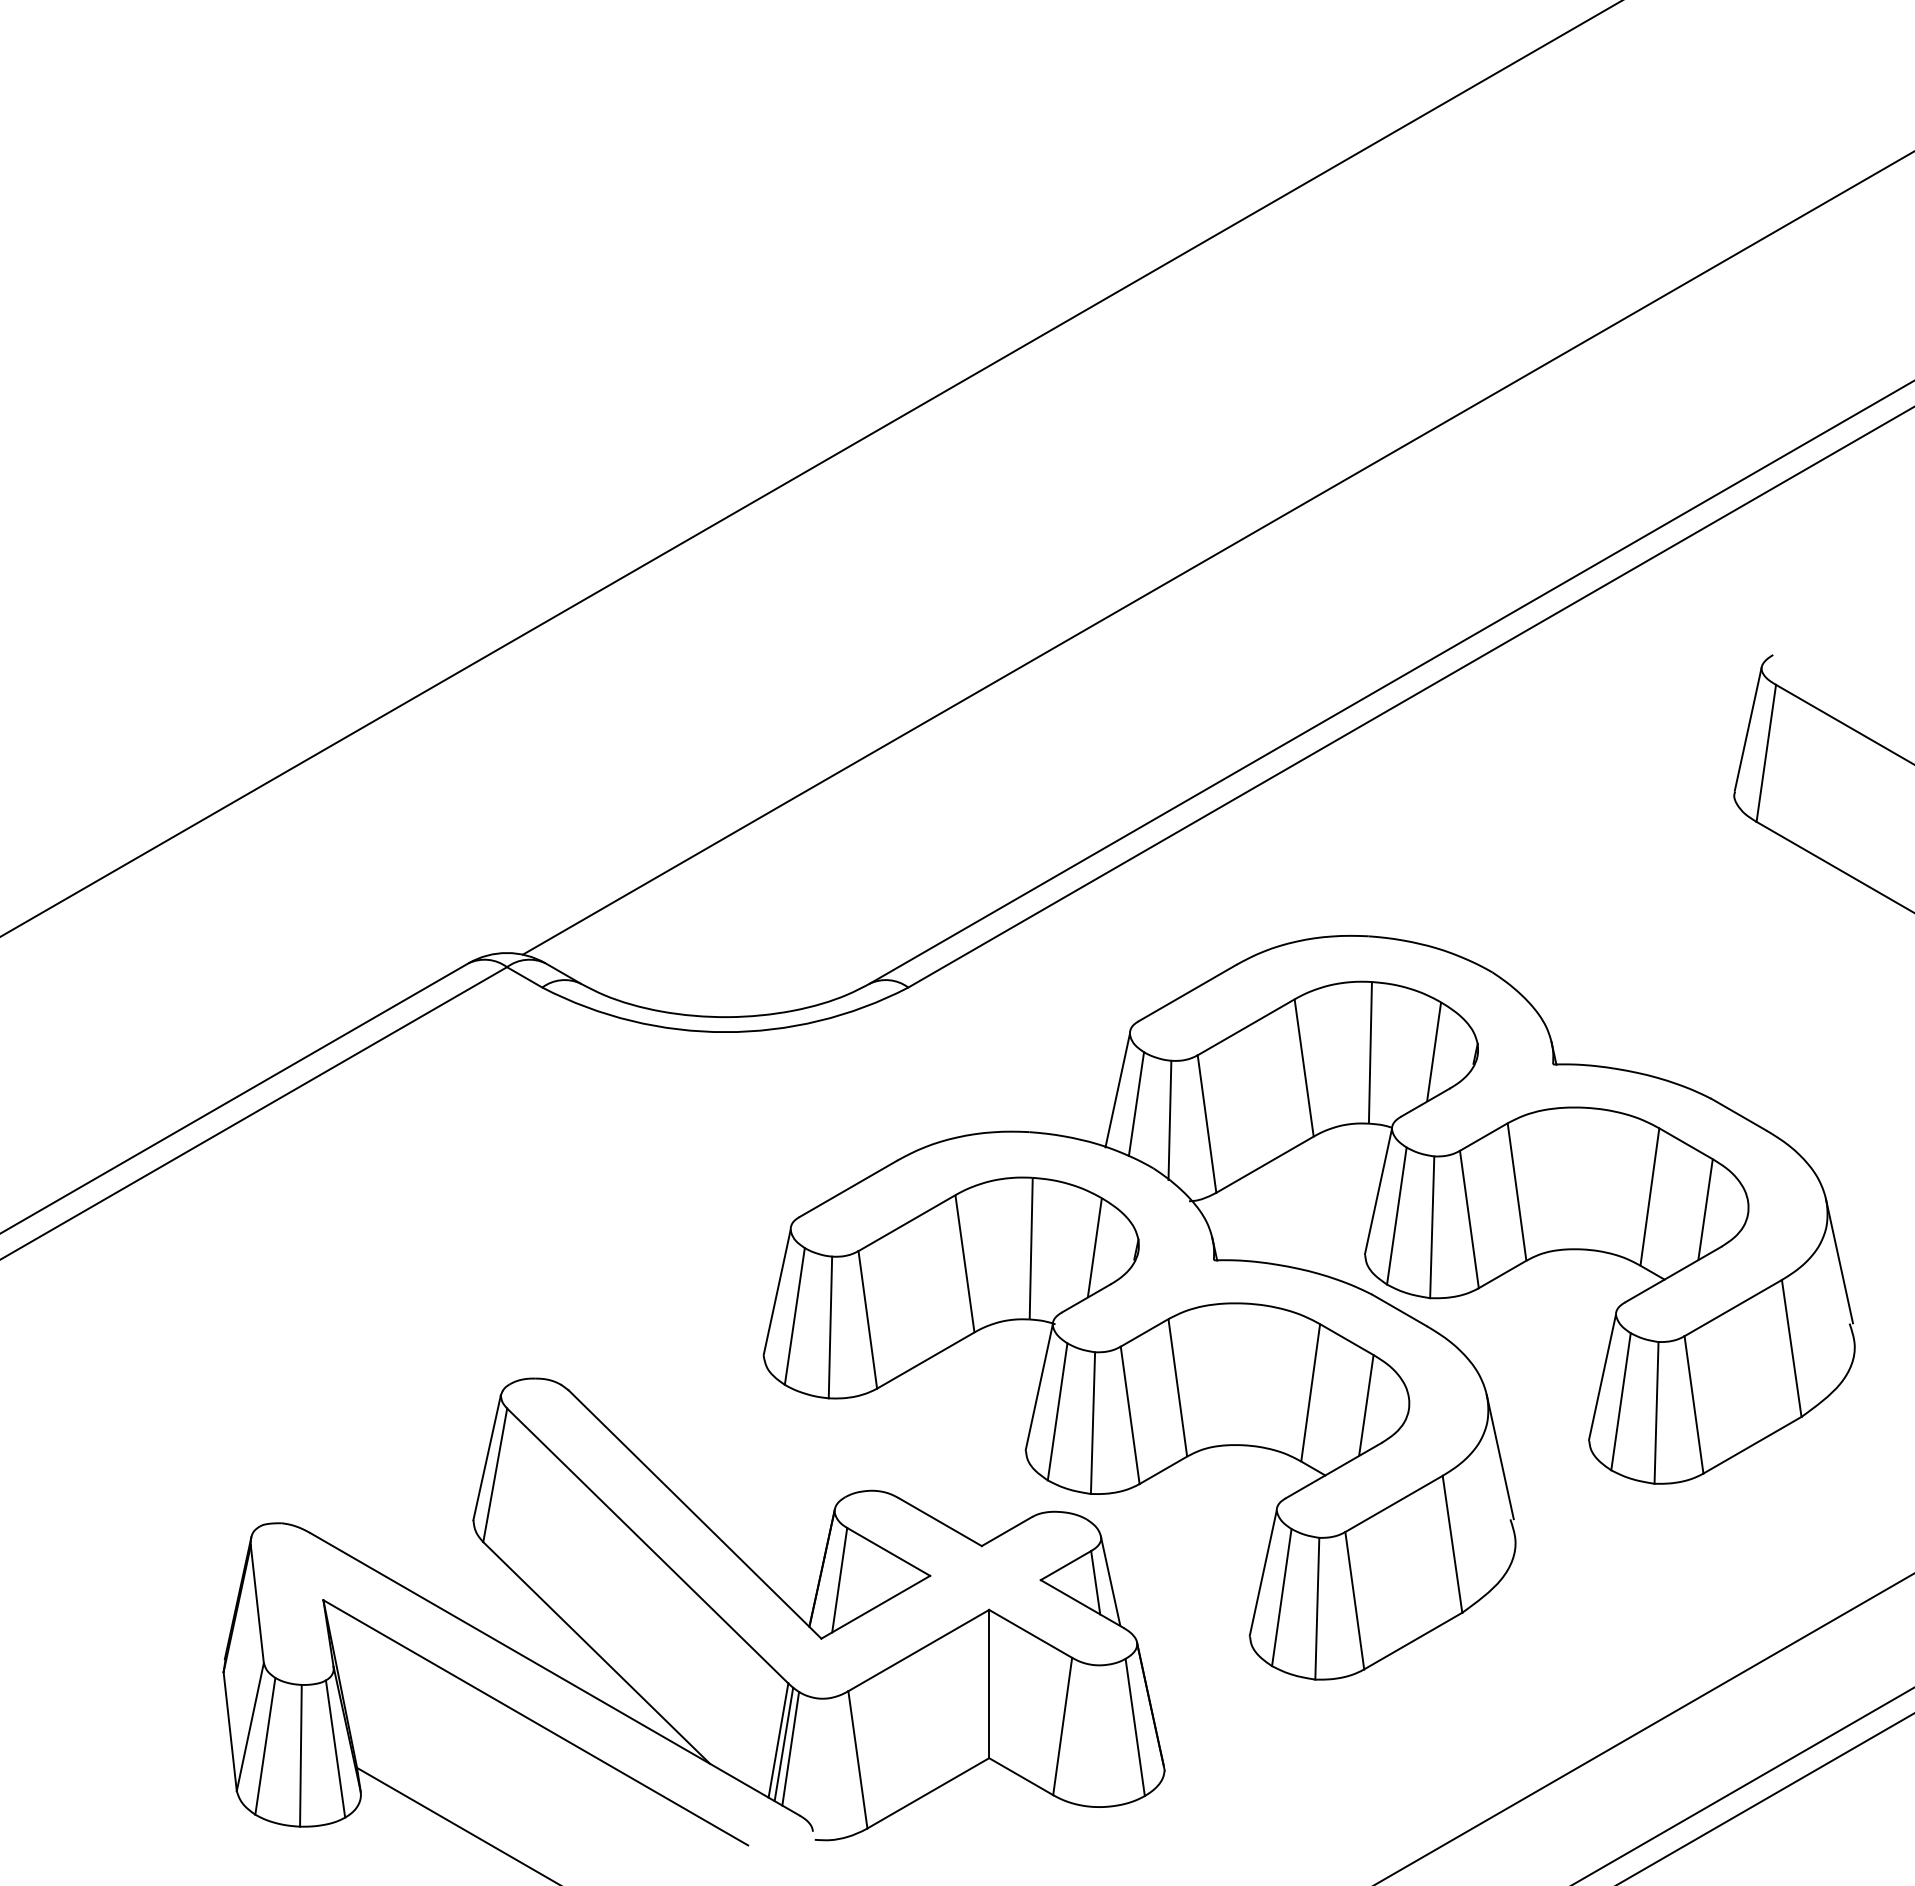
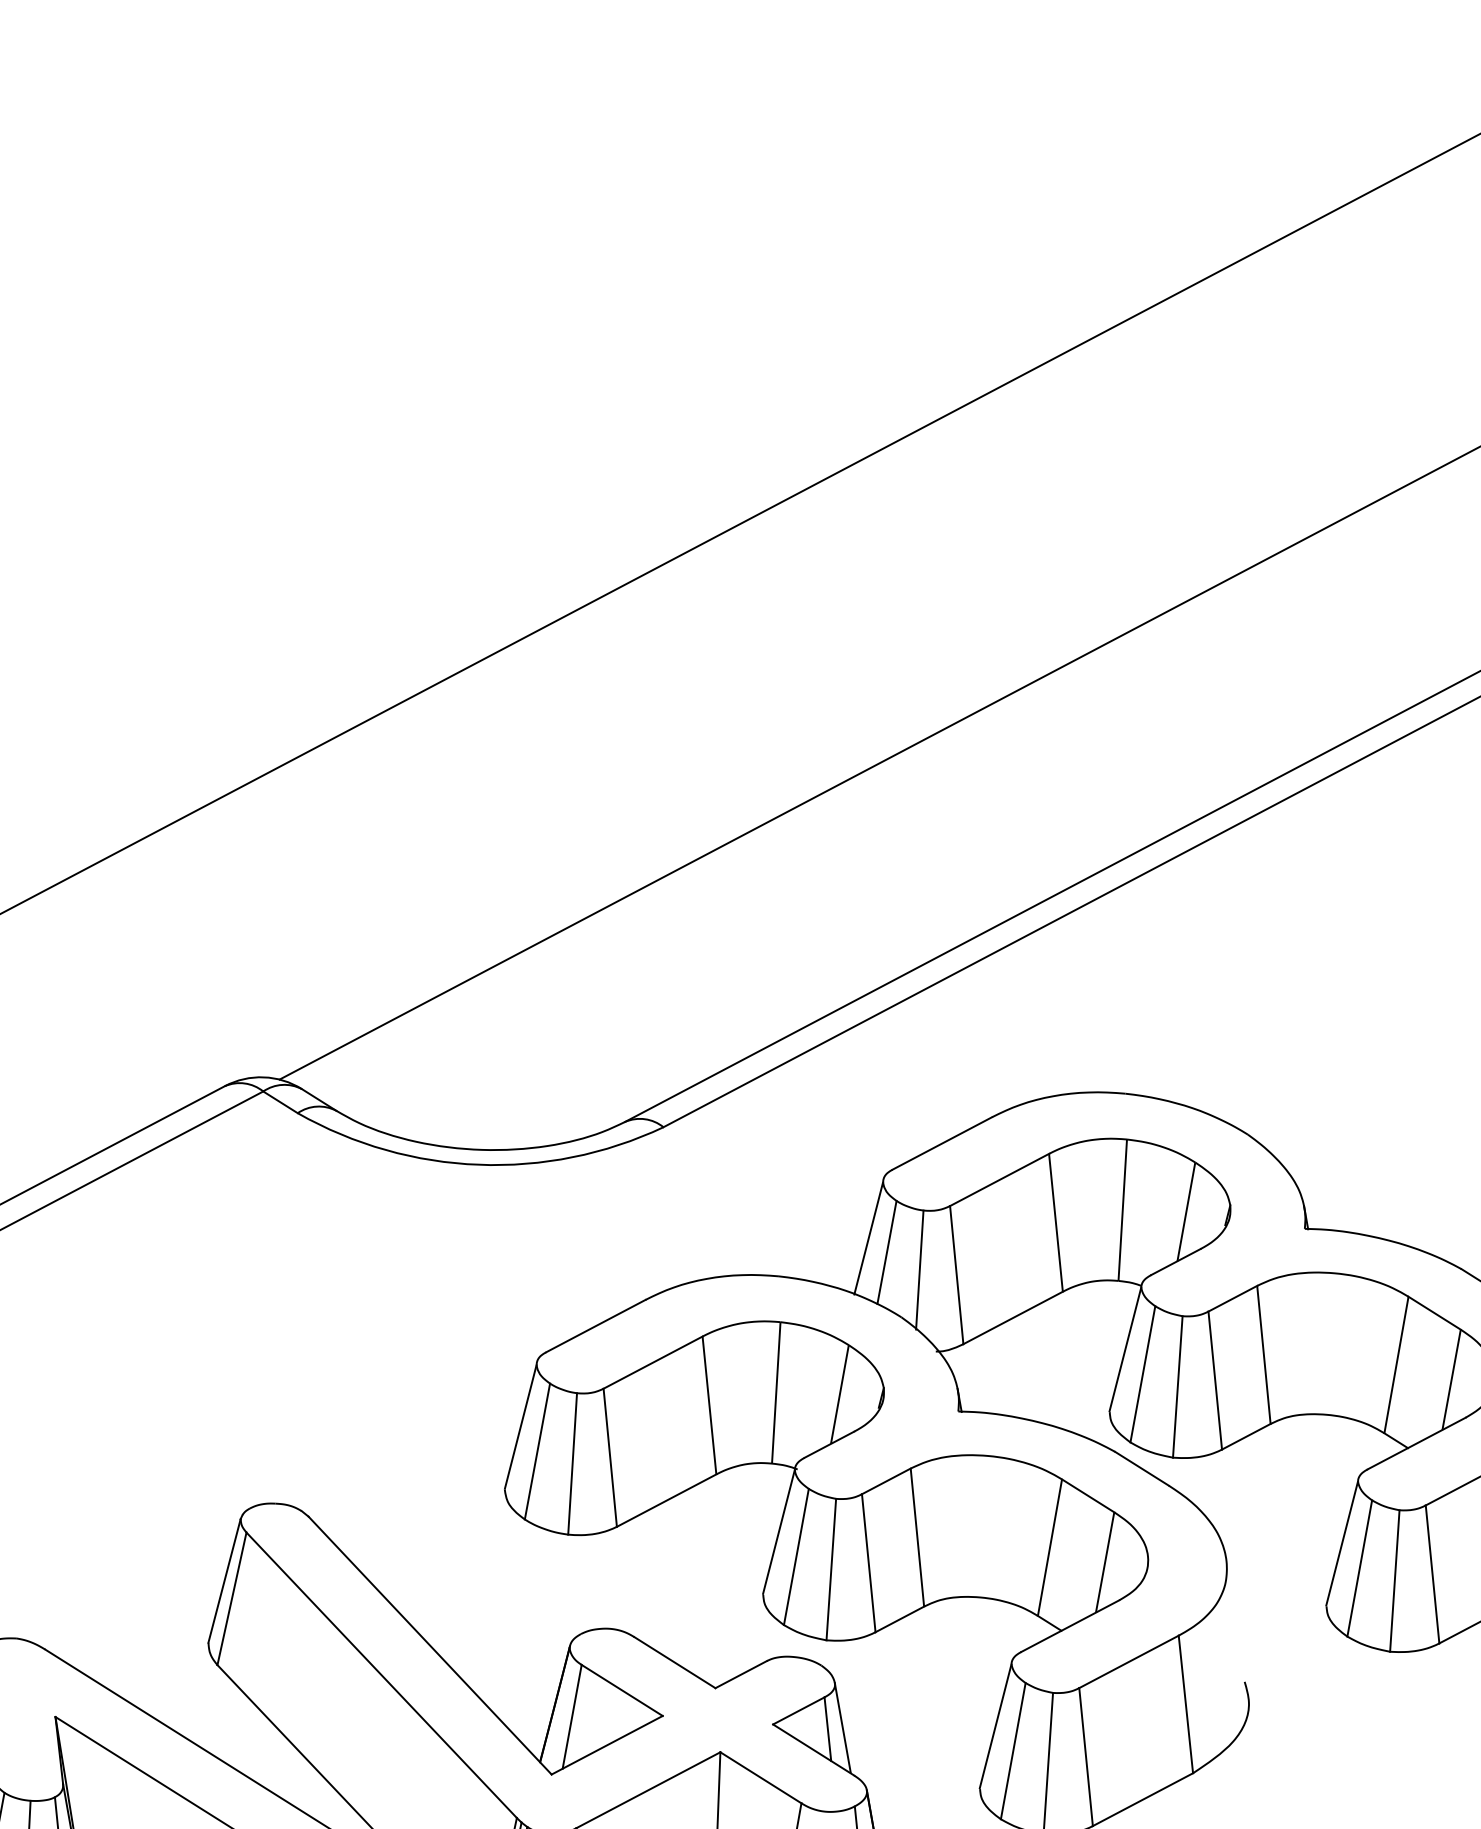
line: (1499, 1457) -> (1236, 1619), removed

